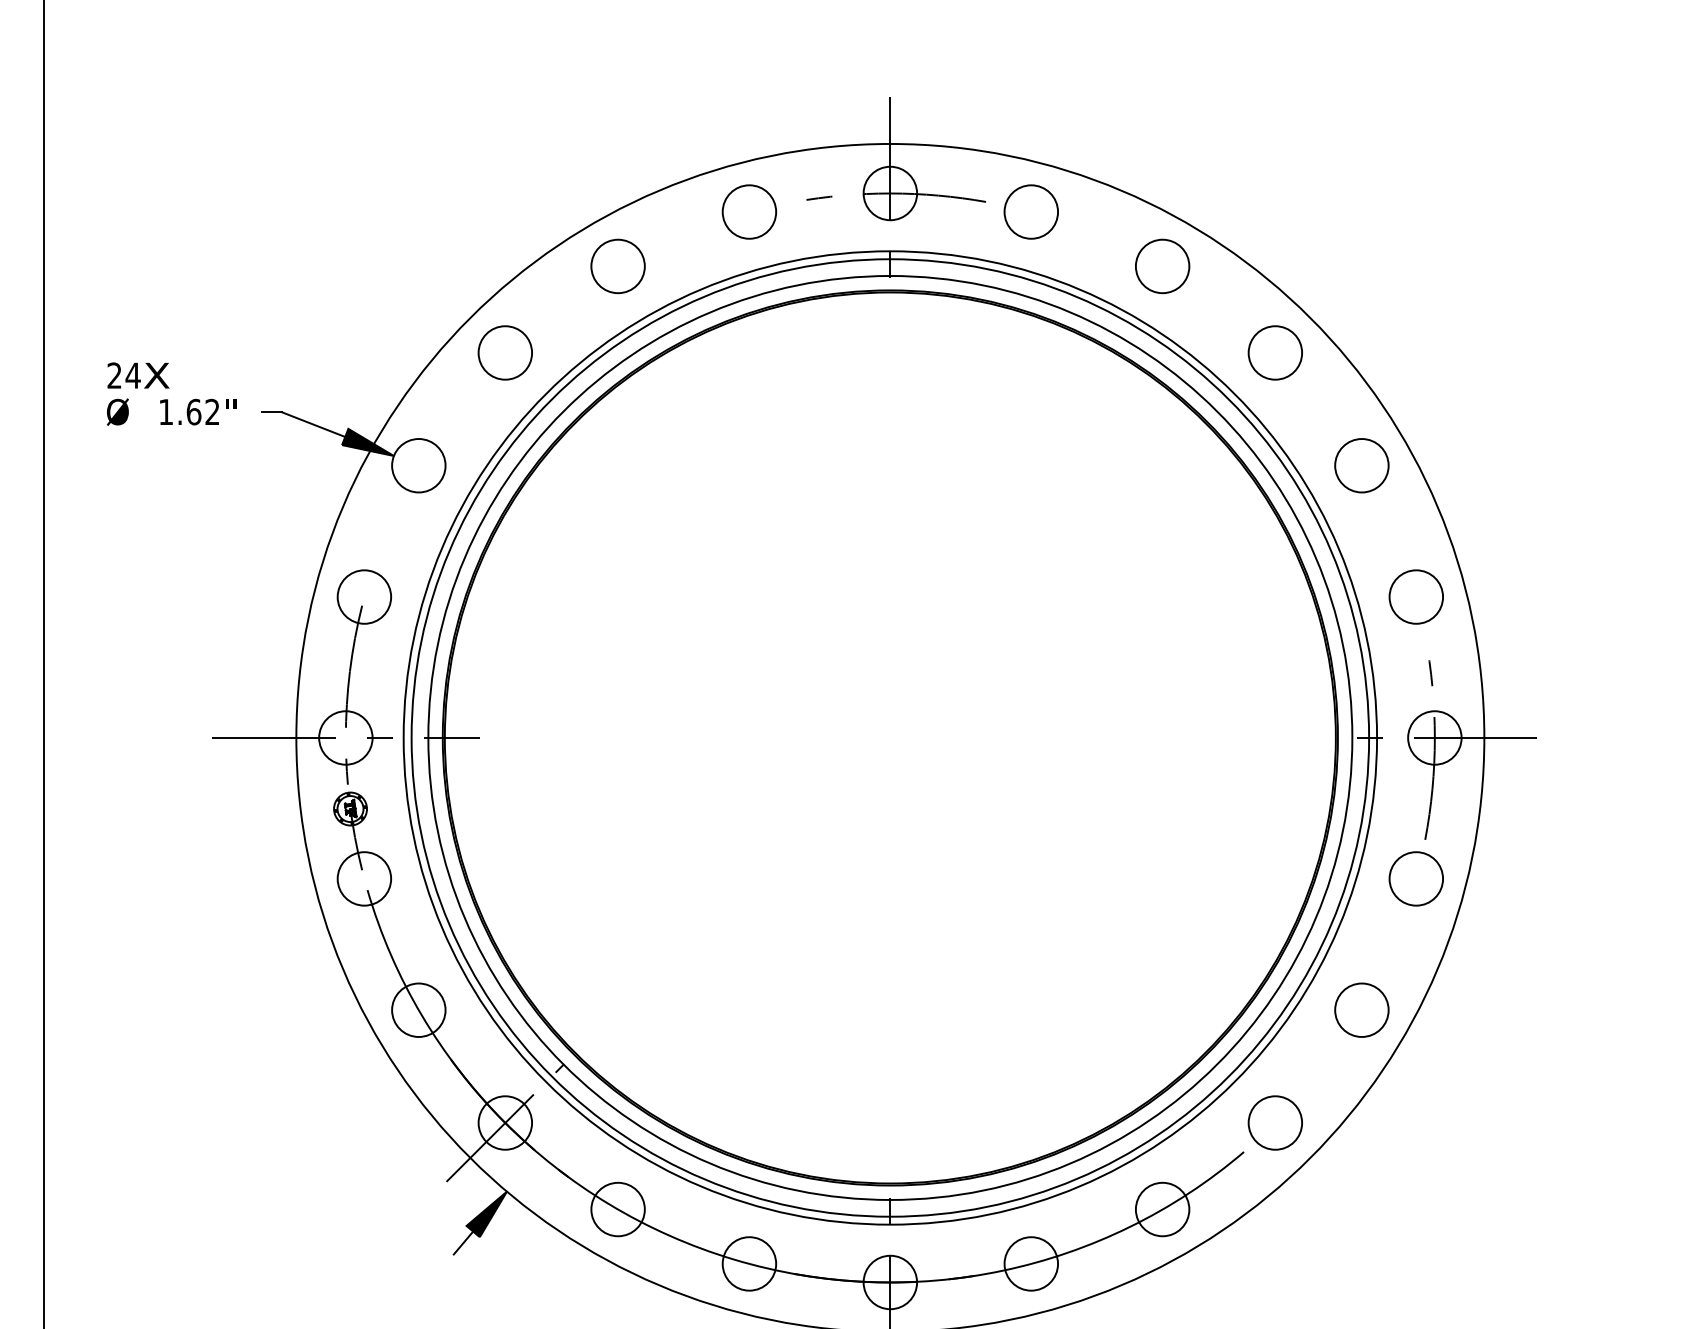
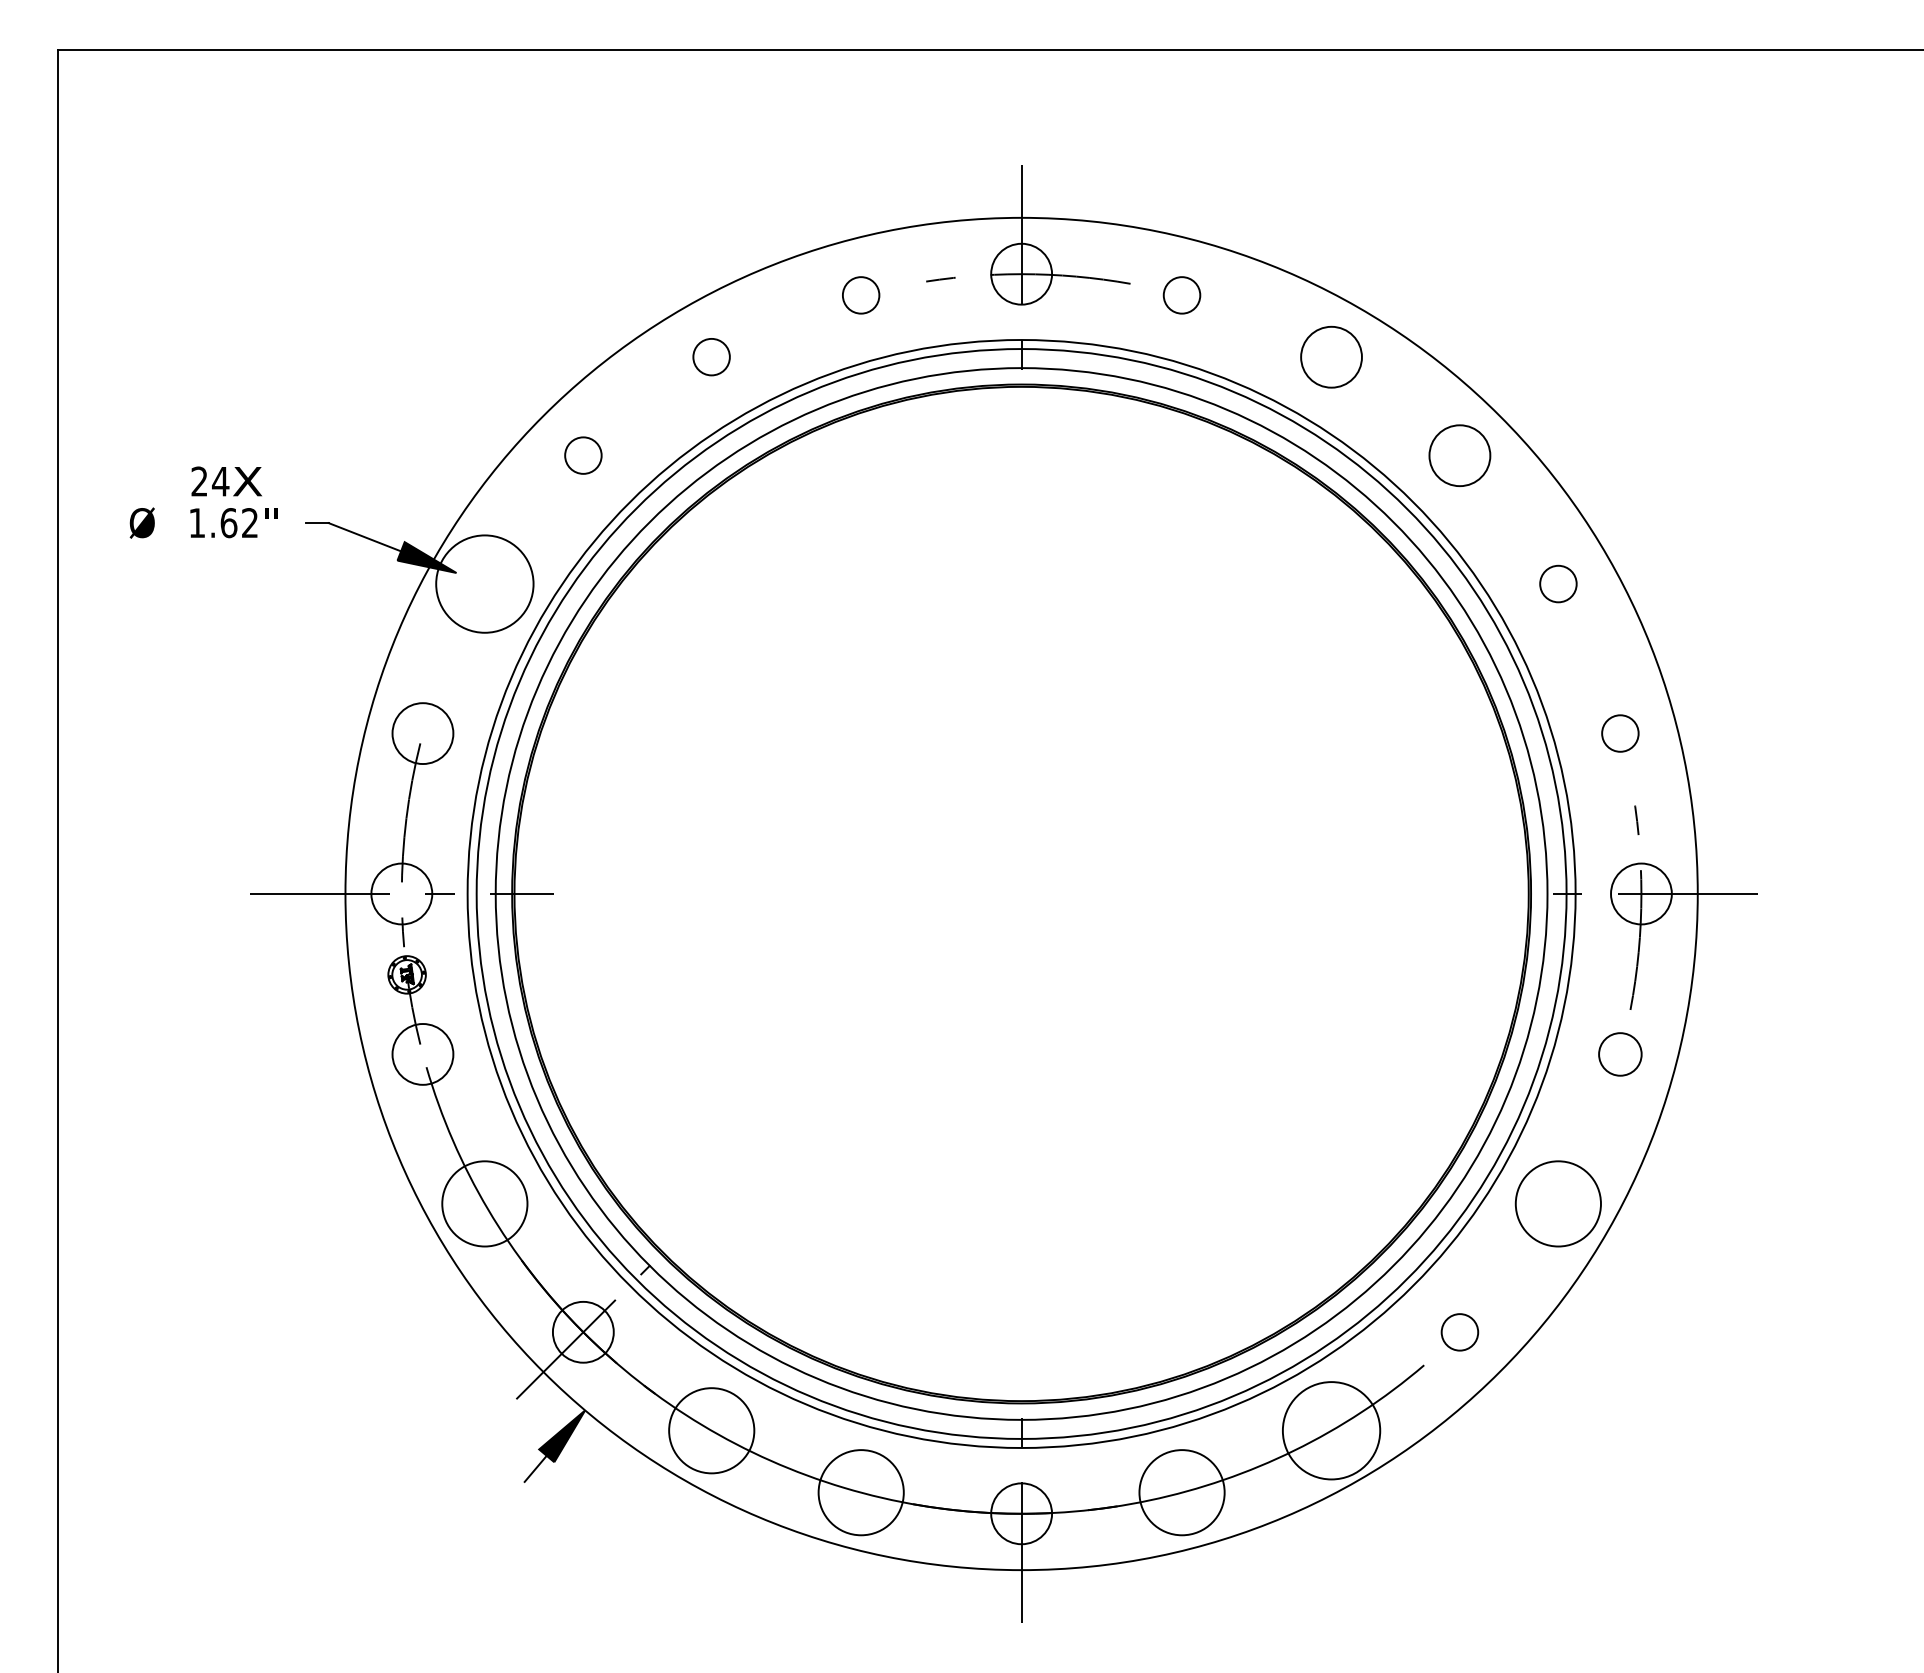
circle: (748, 212) -> (860, 295), size x0.6
circle: (1030, 212) -> (1181, 295), size x0.6
circle: (617, 265) -> (711, 356), size x0.6
circle: (505, 352) -> (583, 455), size x0.6
text: (138, 375) -> (226, 481), moved
circle: (418, 465) -> (484, 583), size x1.6
circle: (1362, 465) -> (1558, 583), size x0.6
circle: (1416, 596) -> (1620, 733), size x0.6
circle: (1416, 878) -> (1620, 1054), size x0.7
circle: (418, 1009) -> (484, 1203), size x1.4
circle: (1361, 1009) -> (1557, 1203), size x1.4
circle: (1275, 1123) -> (1459, 1332), size x0.6
circle: (617, 1209) -> (711, 1430), size x1.4
circle: (1162, 1209) -> (1331, 1430), size x1.6
circle: (748, 1263) -> (860, 1492), size x1.4
circle: (1030, 1263) -> (1181, 1492), size x1.4

